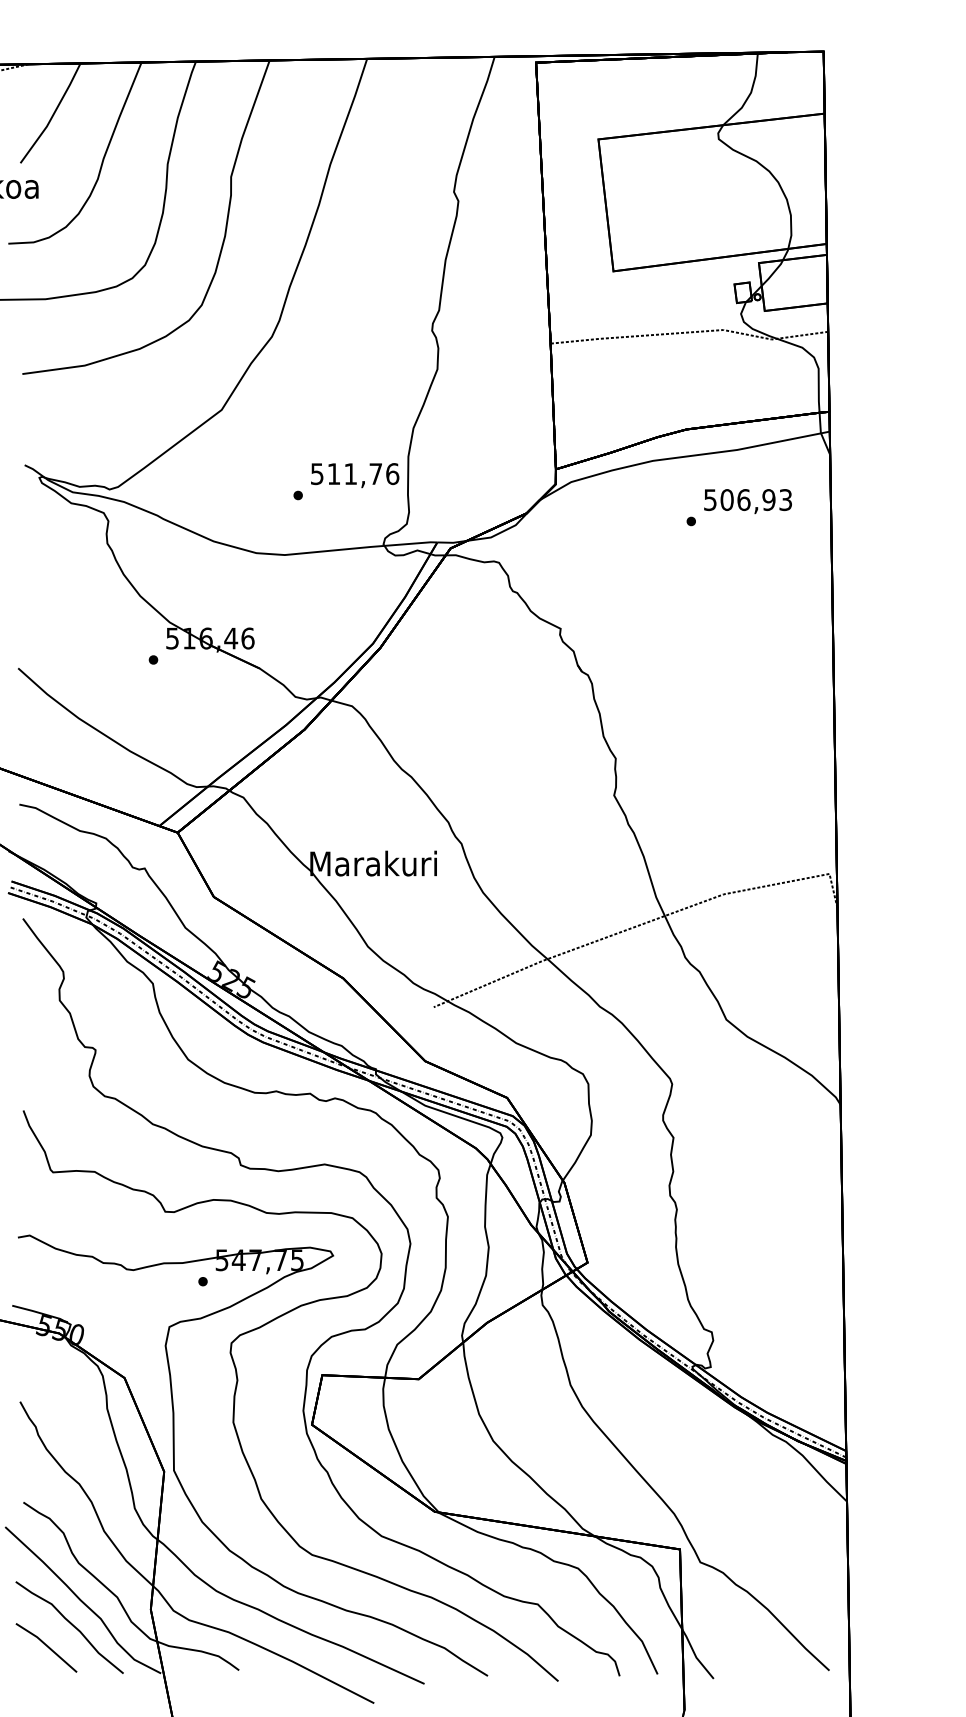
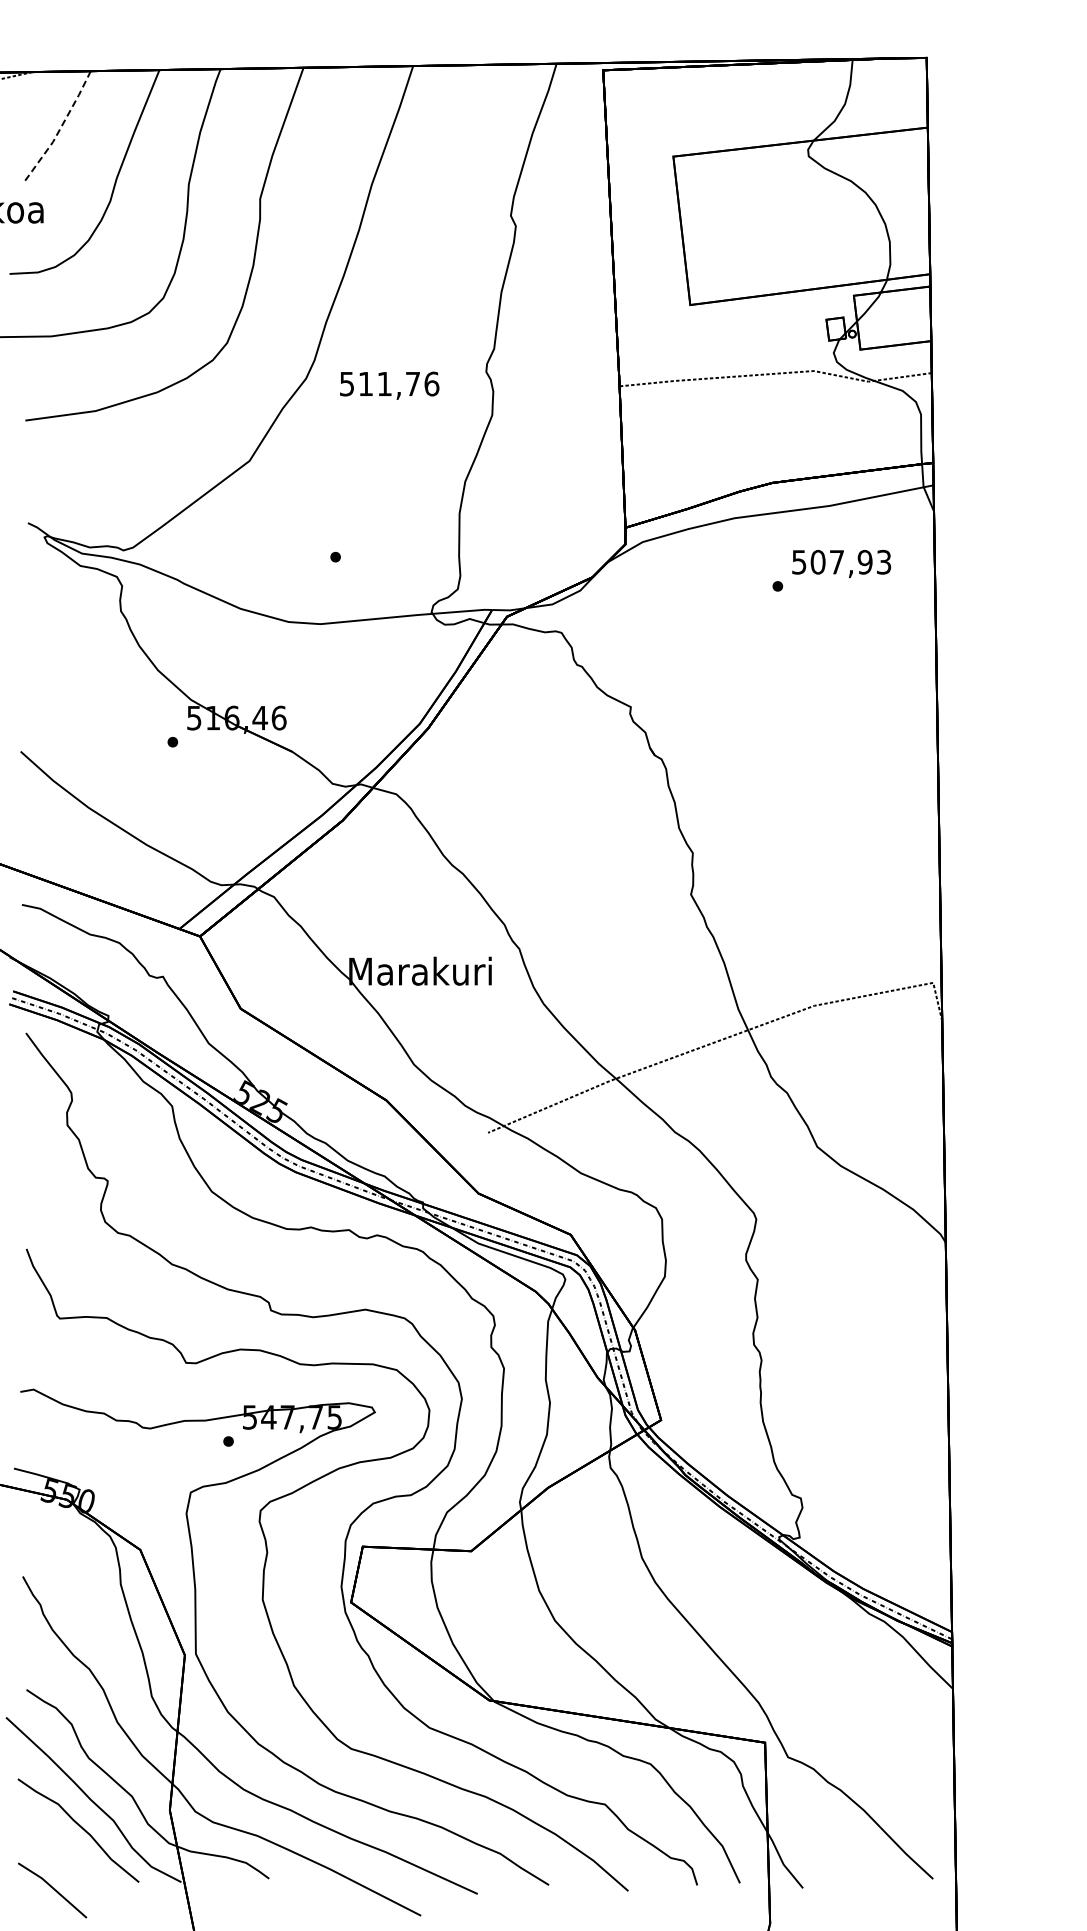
line: (53, 115) -> (60, 129), solid -> dashed
text: (354, 475) -> (389, 385), moved
text: (743, 499) -> (836, 561), 506,93 -> 507,93
line: (47, 1647) -> (53, 1889), moved

